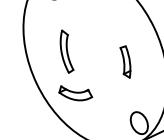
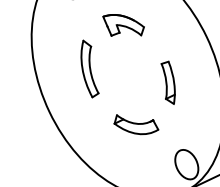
part: (92, 18) -> (124, 24), added
part: (75, 93) -> (136, 124), moved

